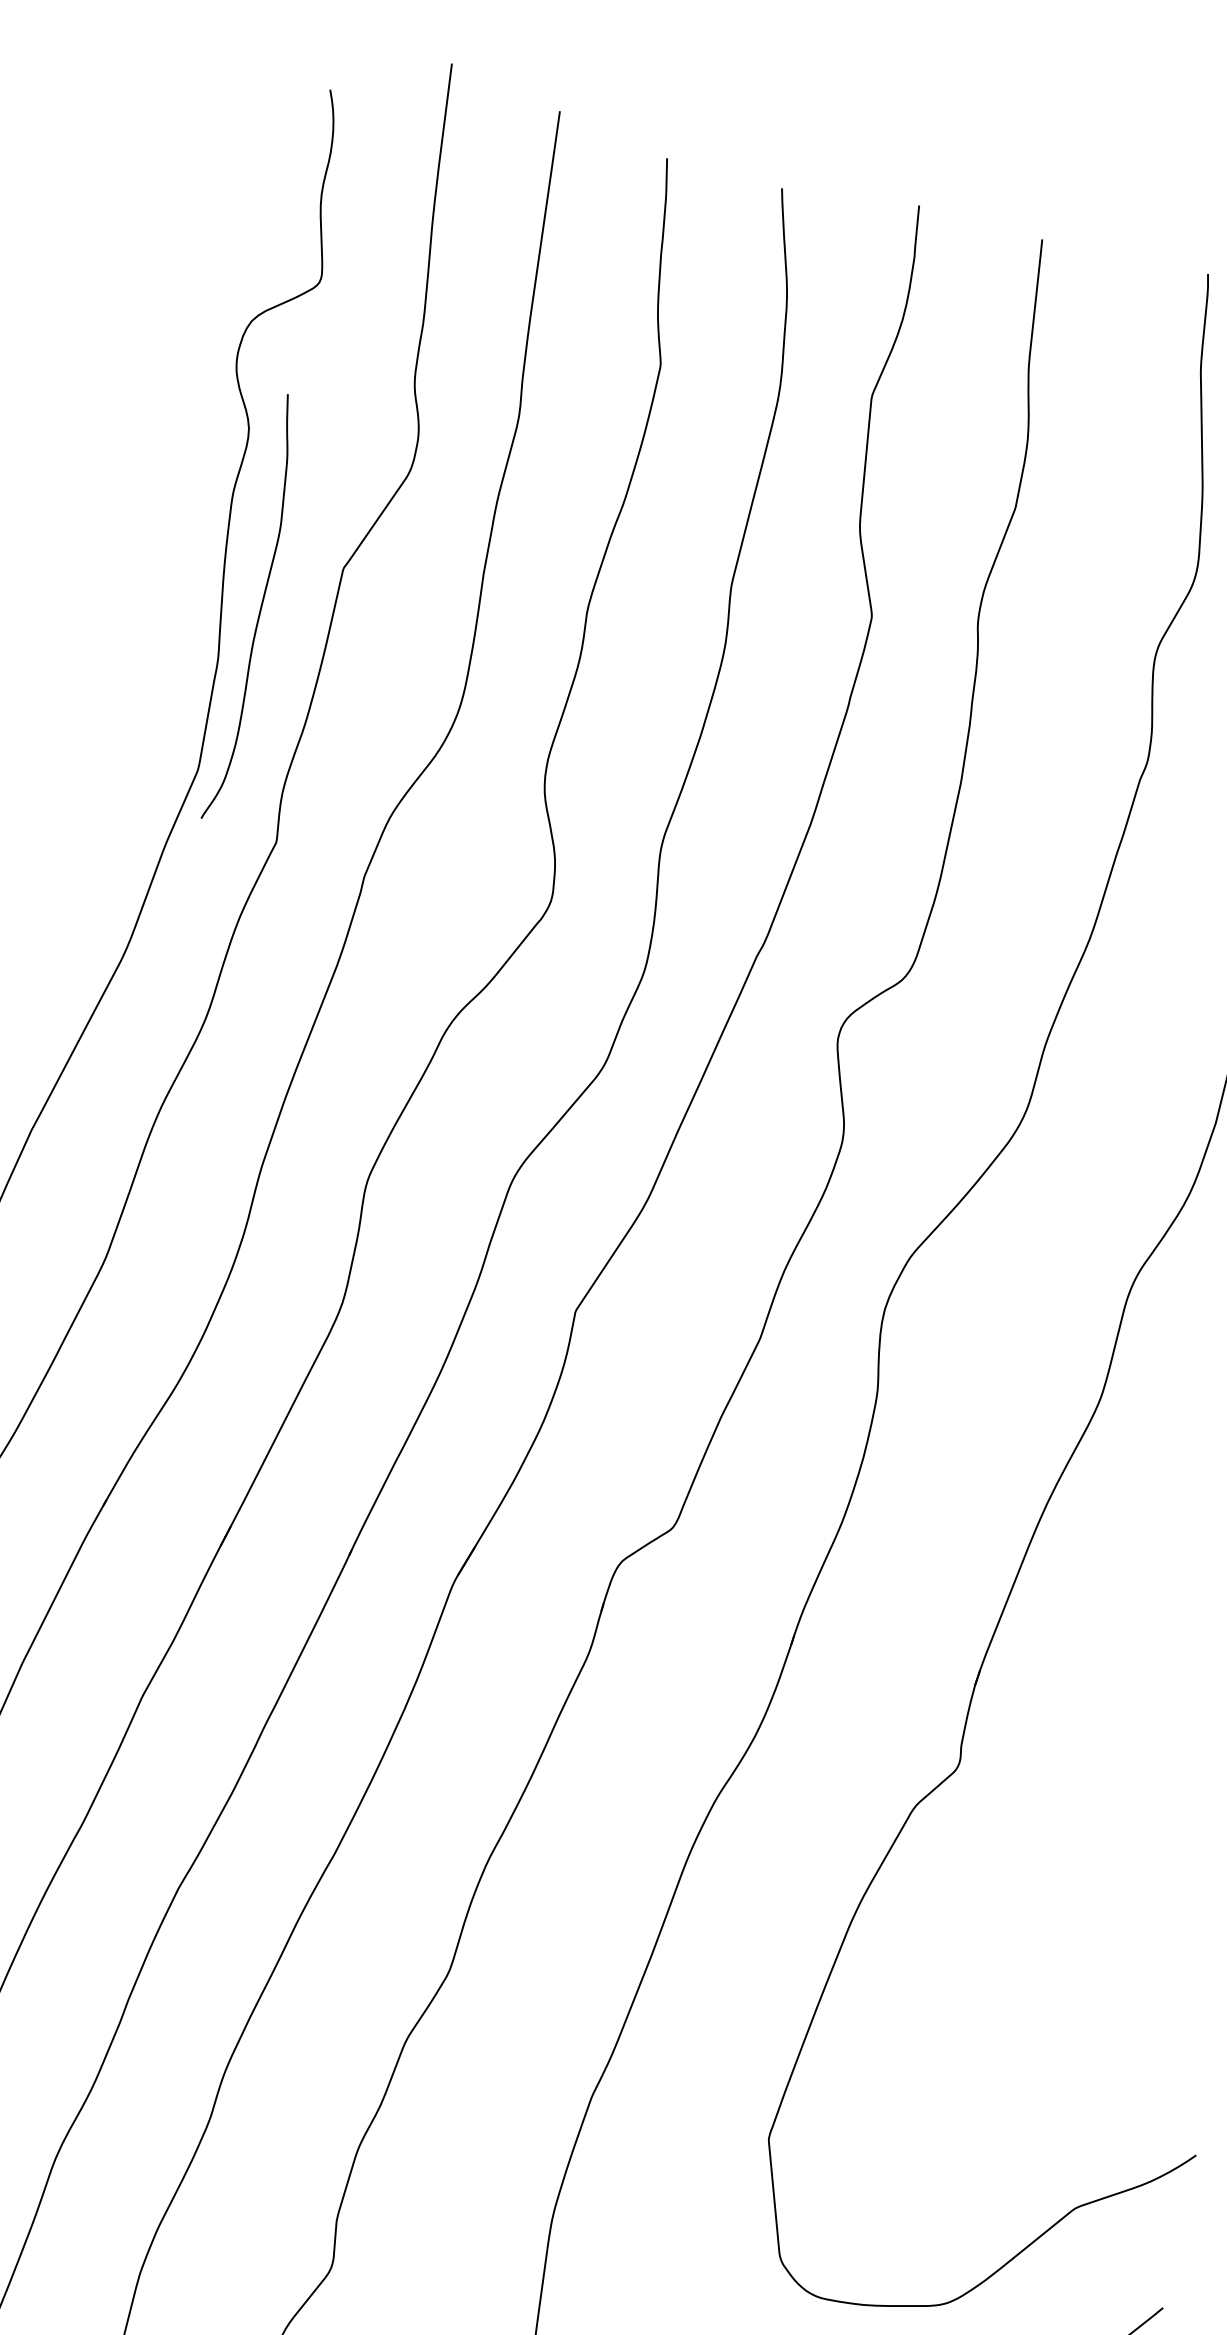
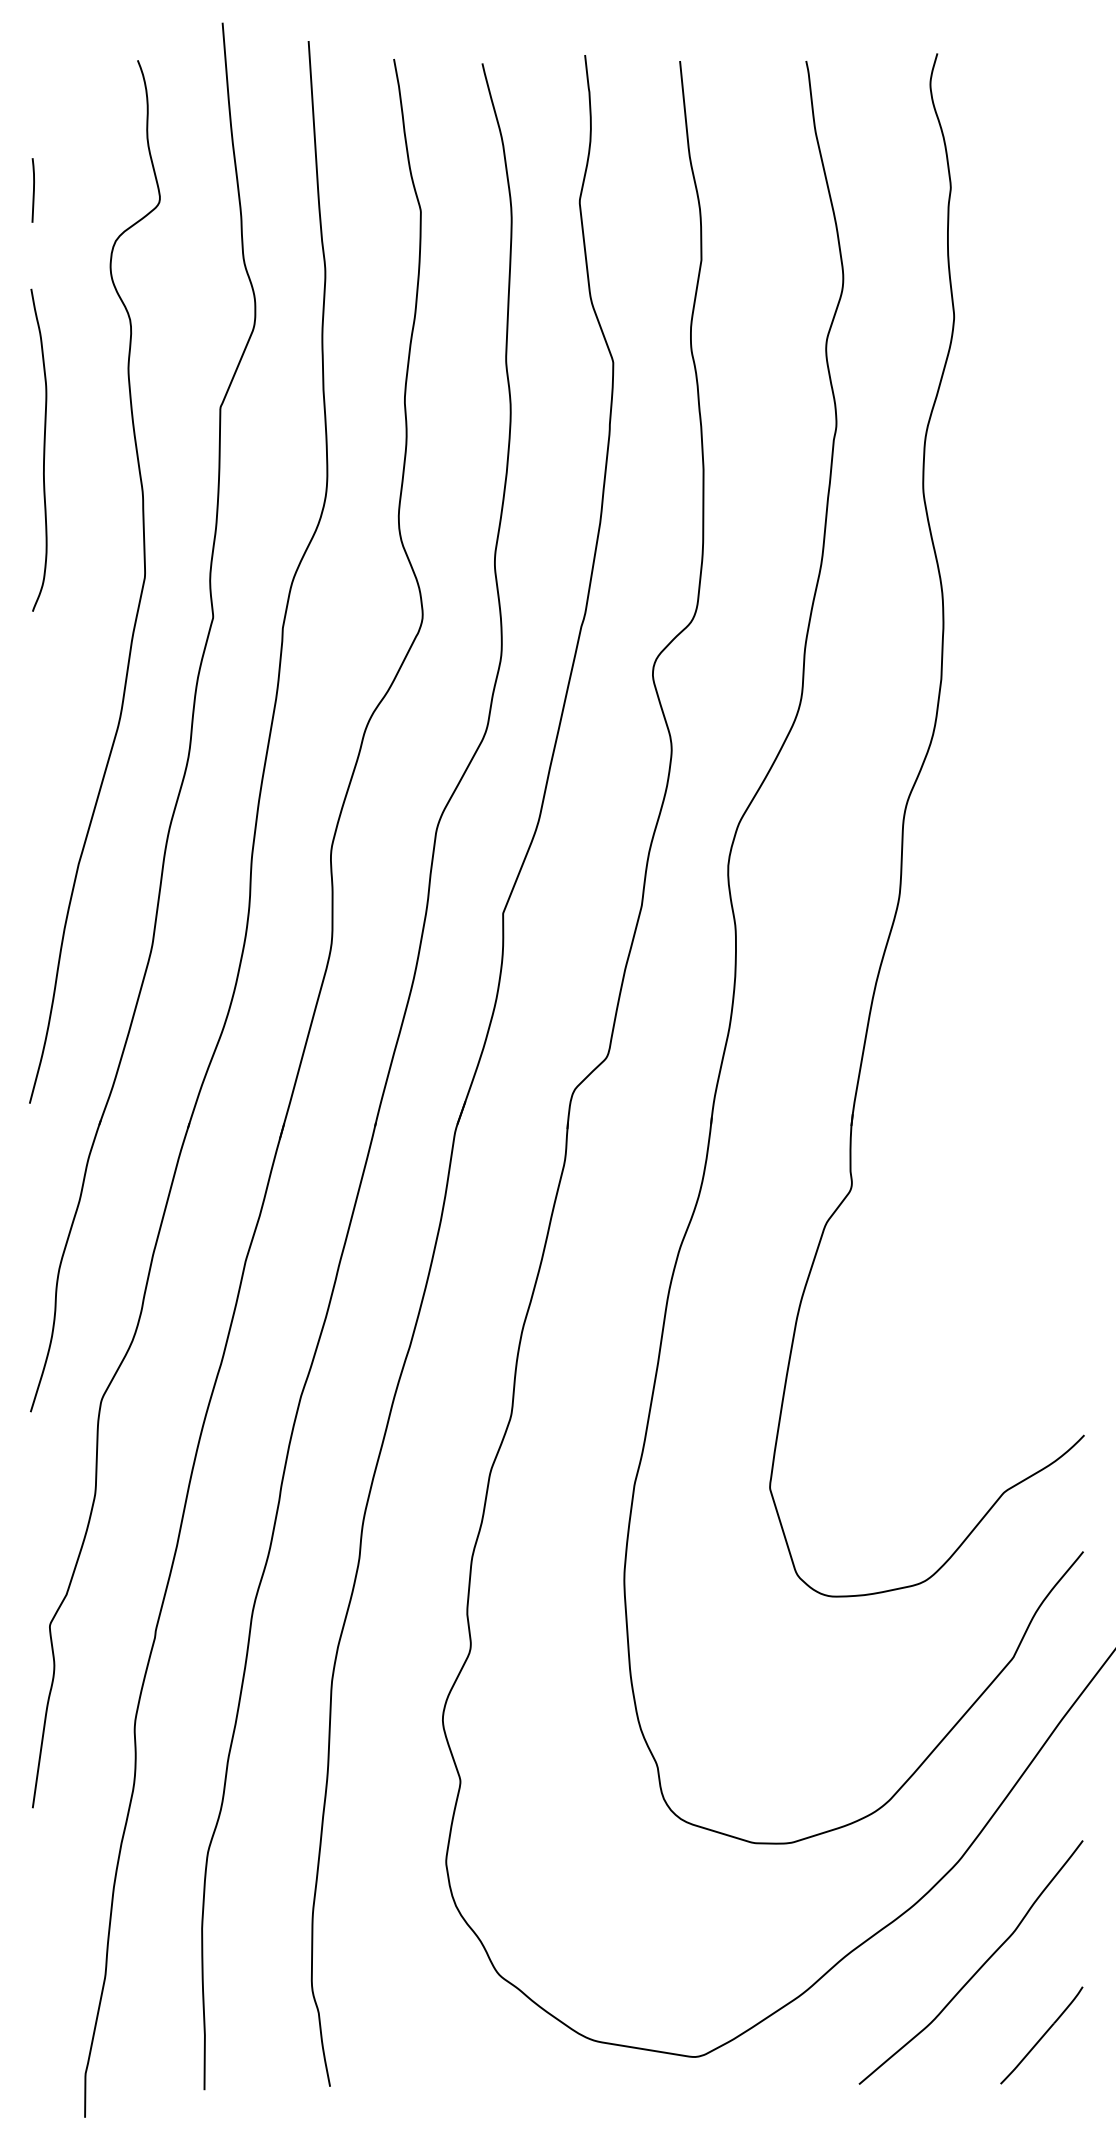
curve: (157, 232) -> (33, 190), added
curve: (259, 608) -> (43, 449), moved

